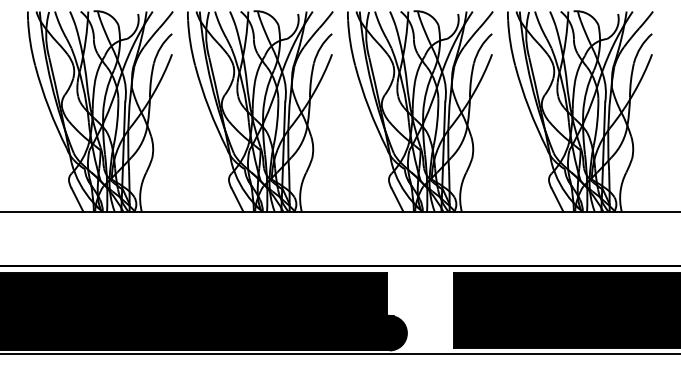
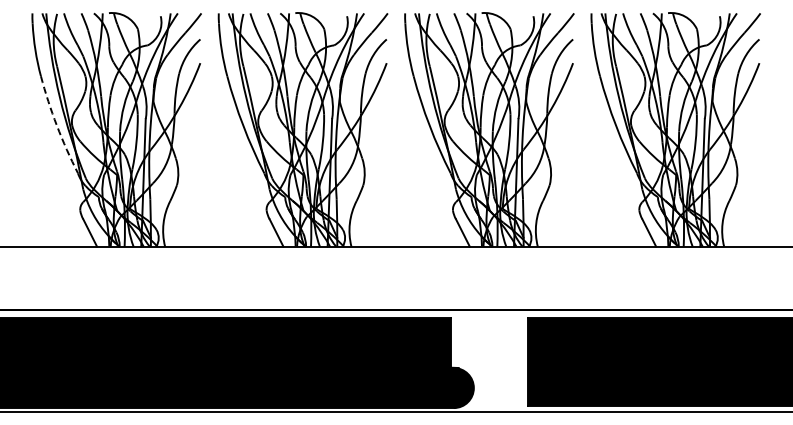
arc: (48, 107) -> (56, 125), solid -> dashed

